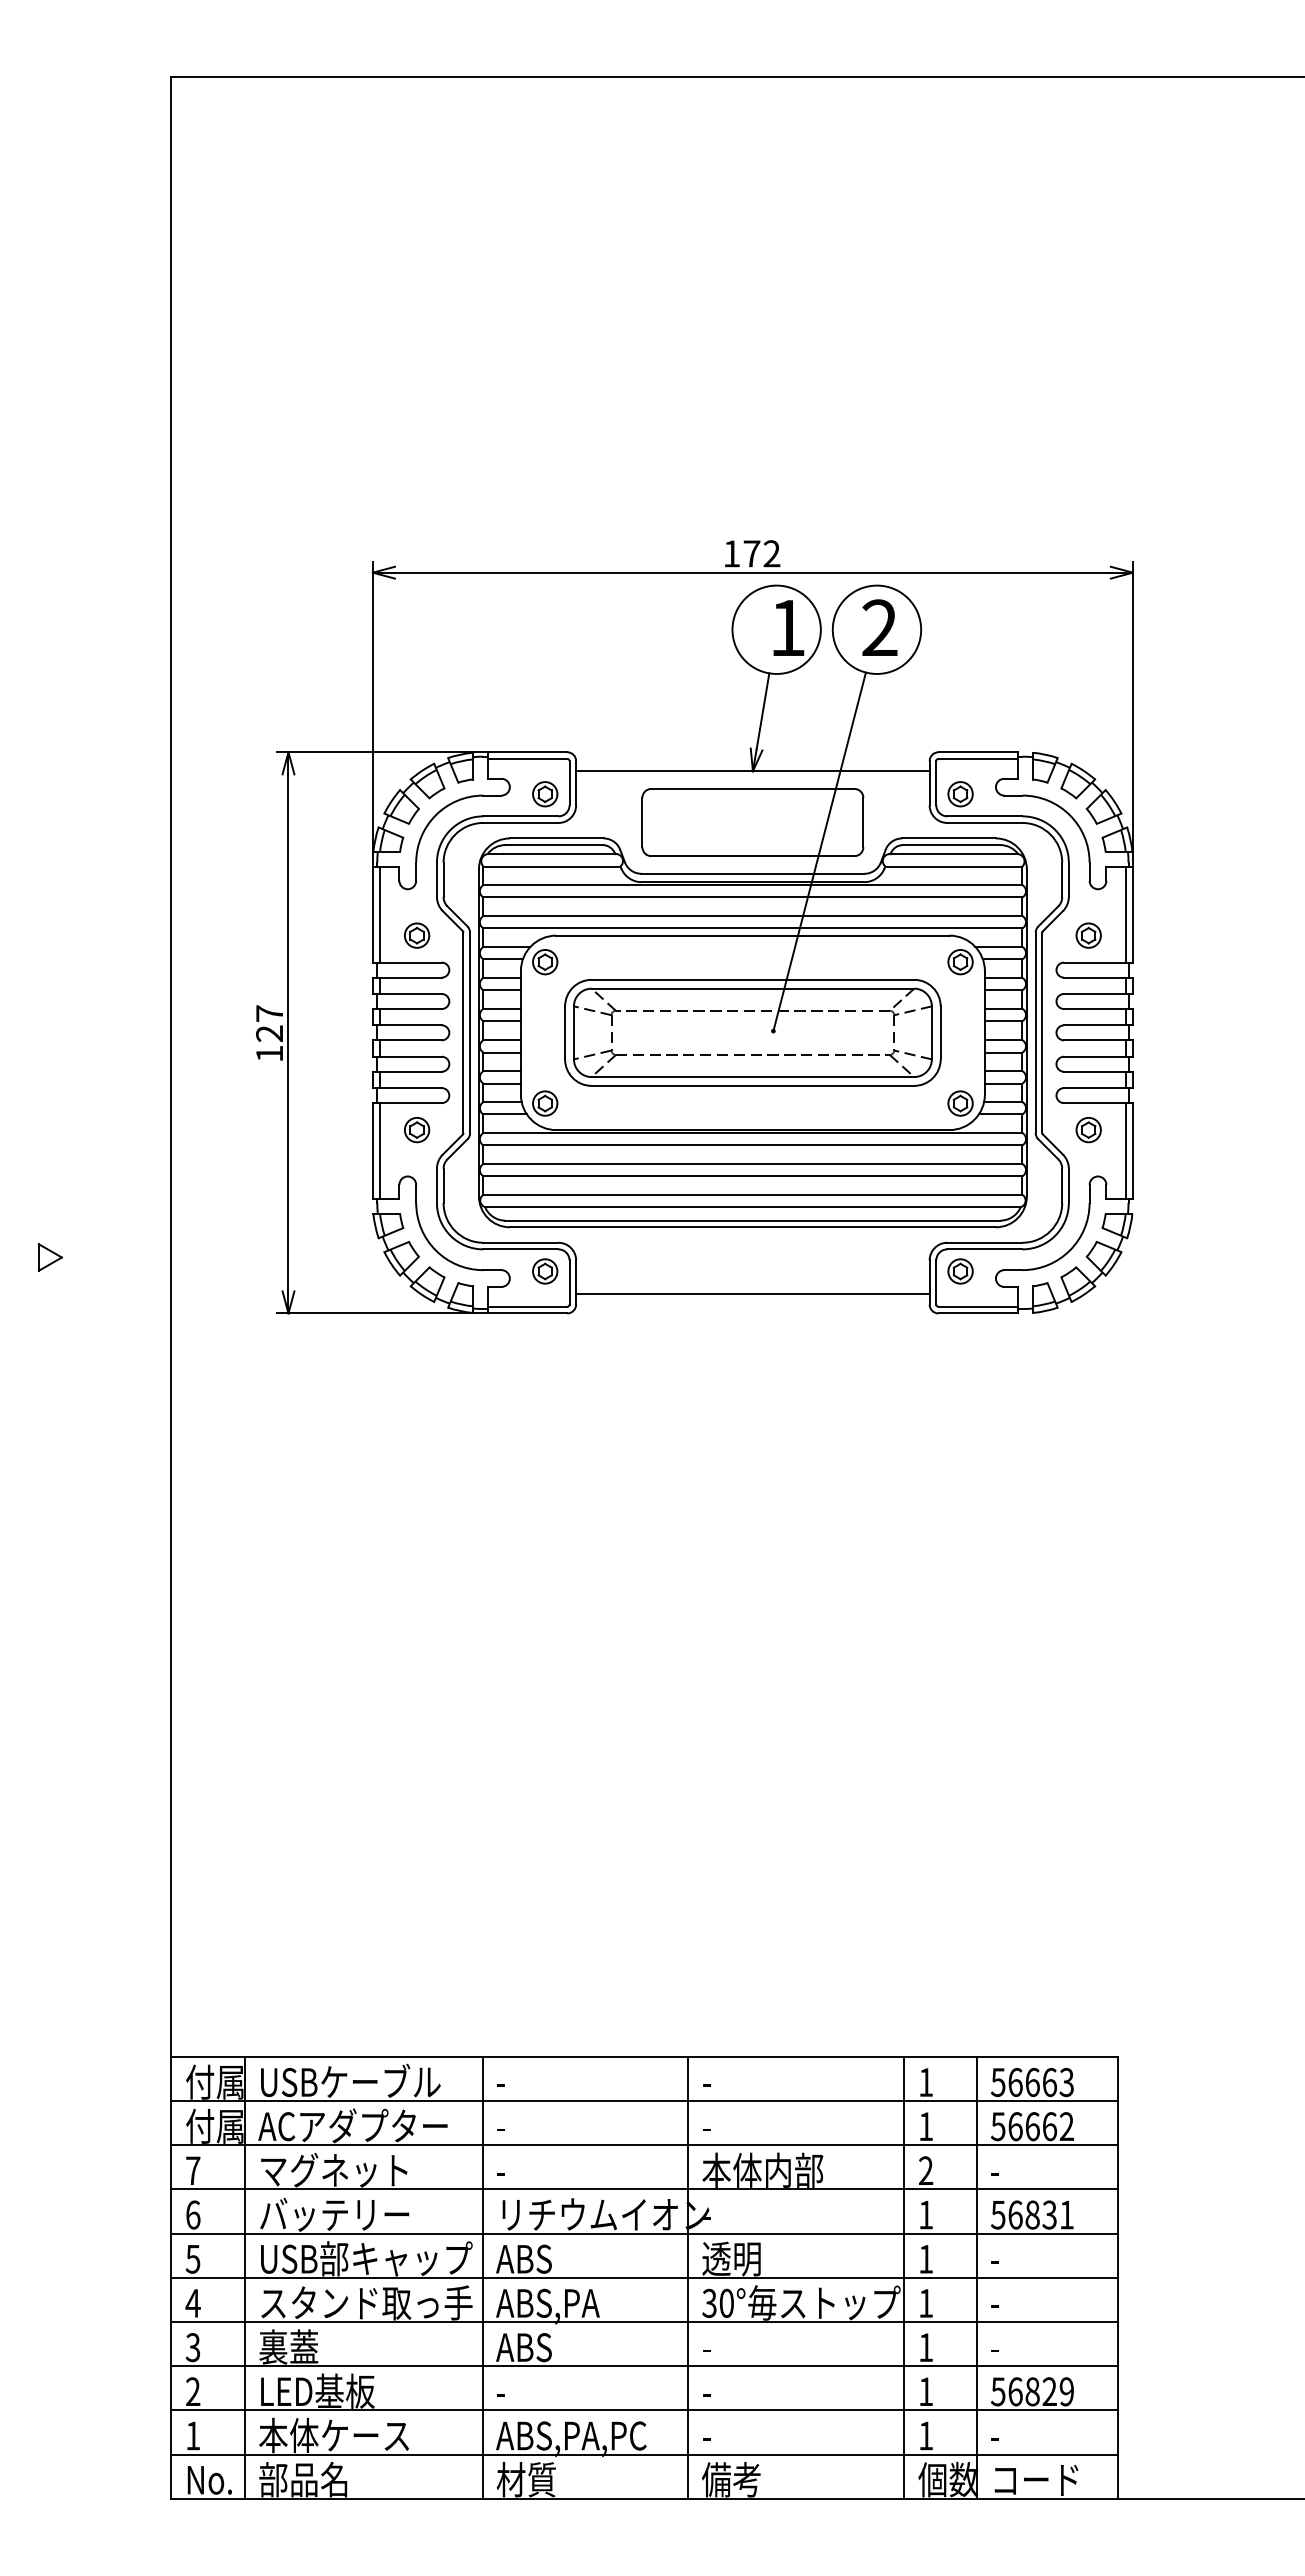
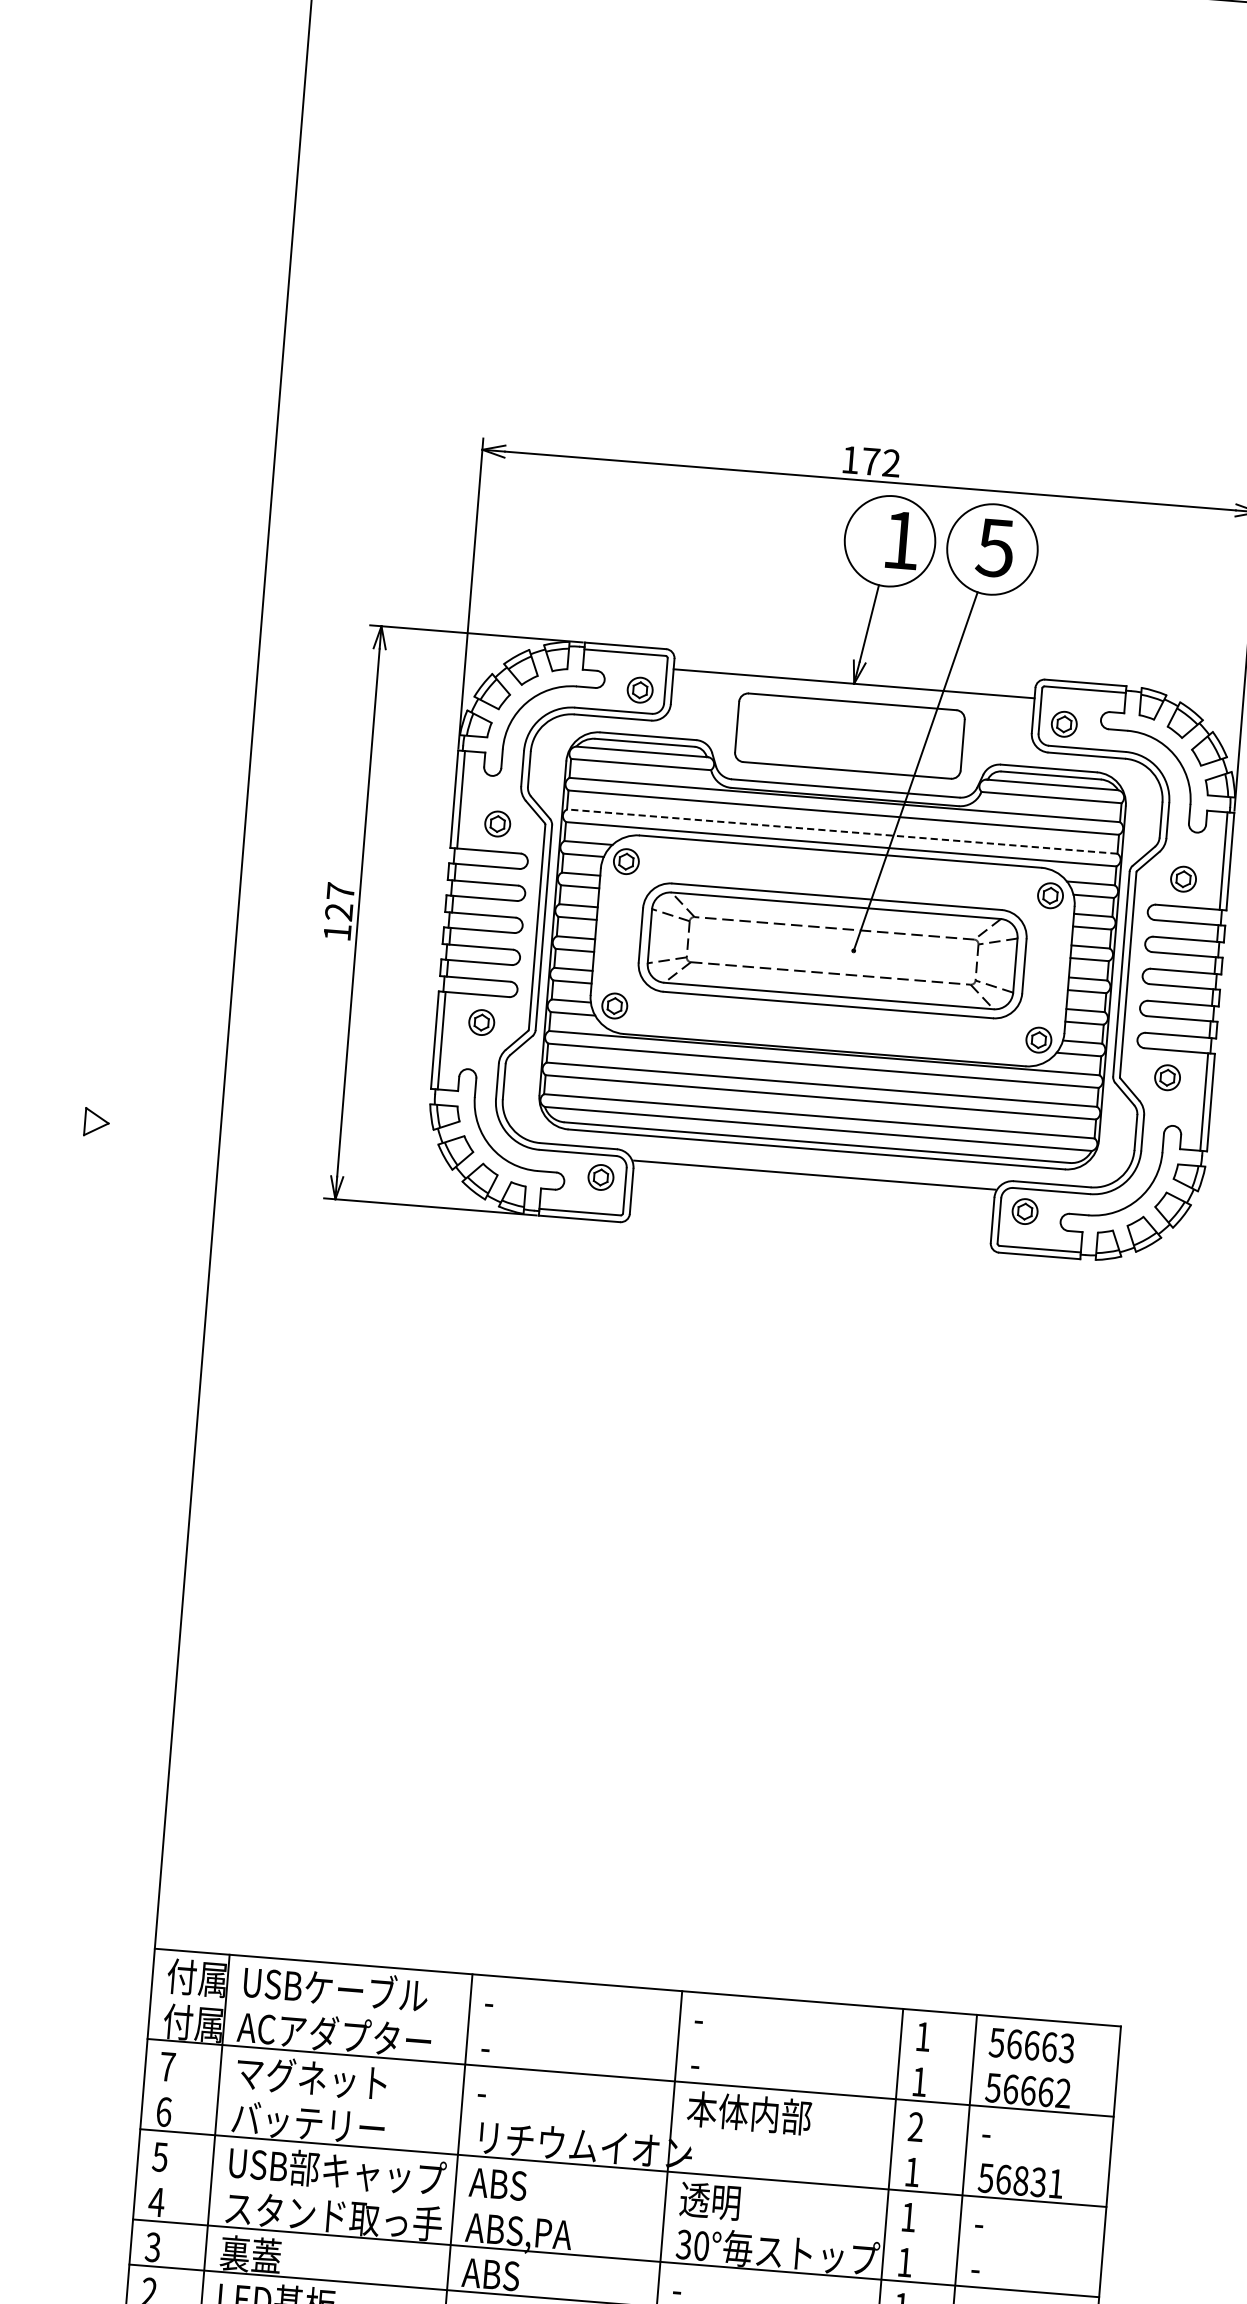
text: (879, 627) -> (995, 547), 2 -> 5
line: (752, 916) -> (841, 832), solid -> dashed
line: (752, 1294) -> (814, 1175), moved
line: (644, 2101) -> (634, 2033), removed
line: (644, 2189) -> (626, 2123), removed
line: (644, 2277) -> (619, 2212), removed

